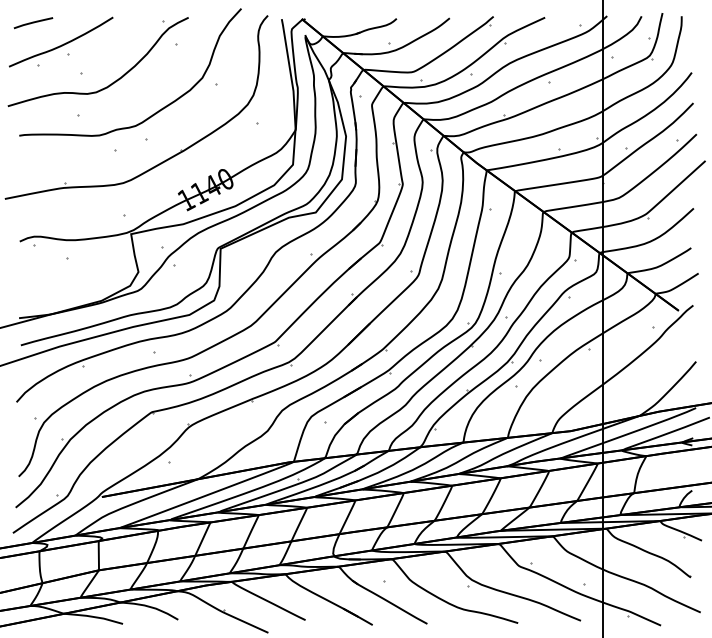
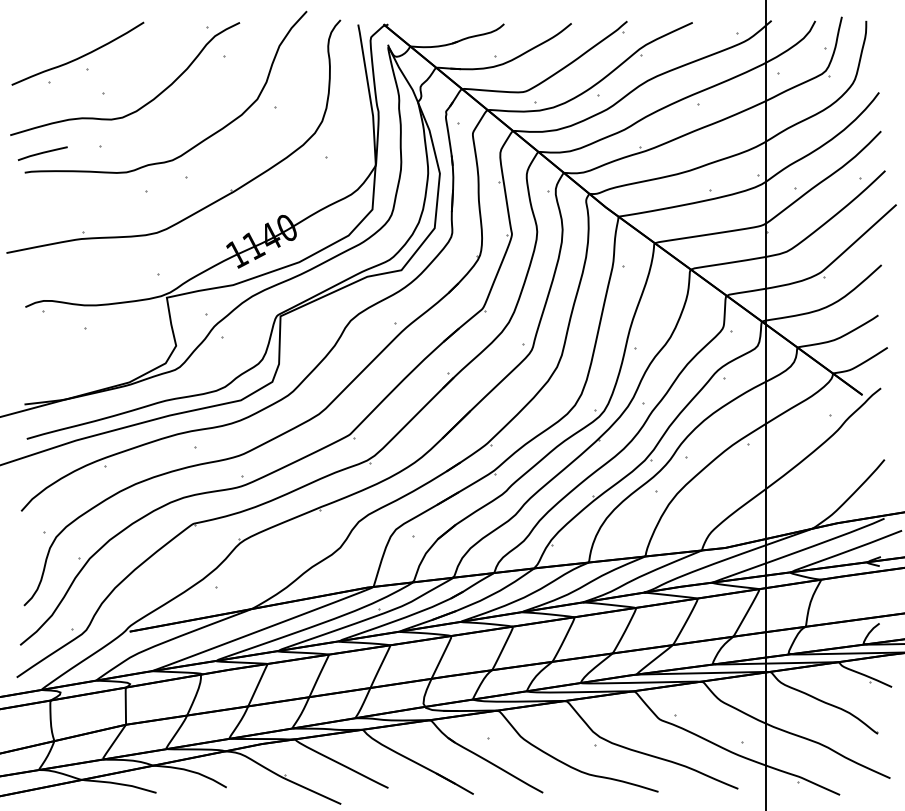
line: (33, 23) -> (42, 153), moved

